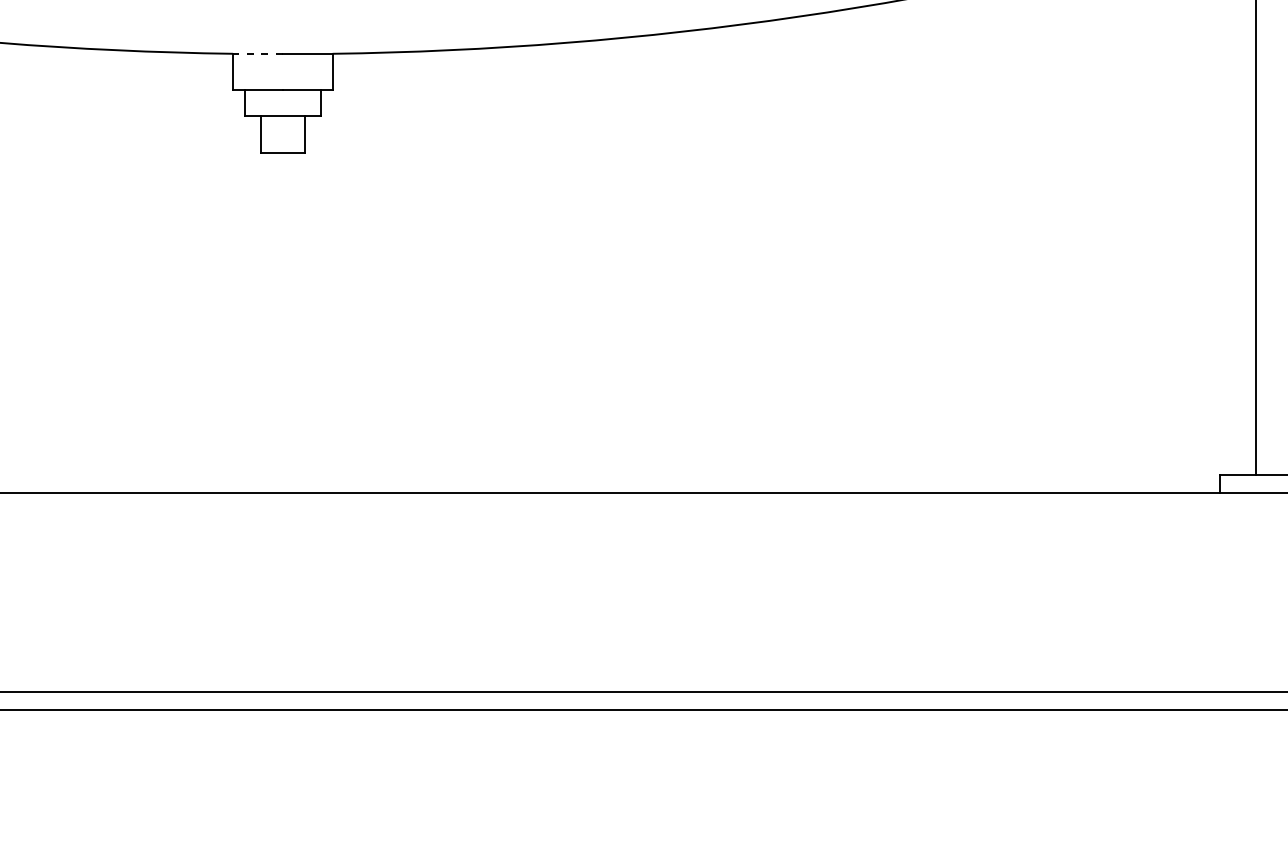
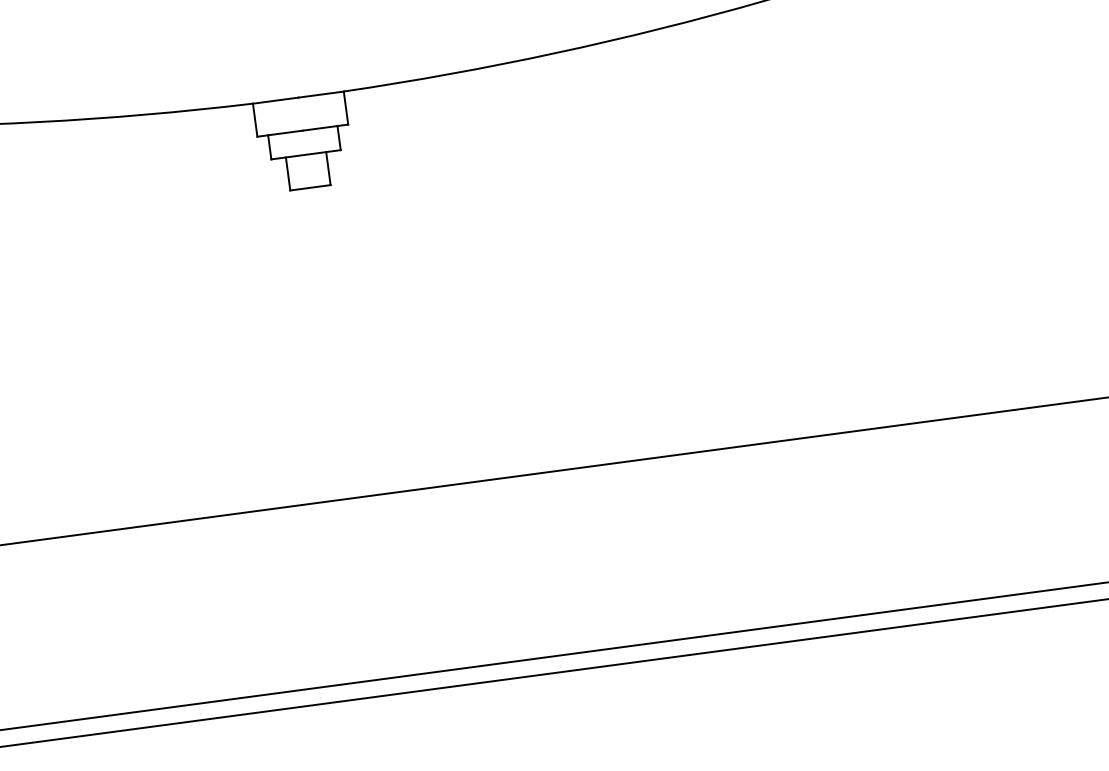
line: (257, 53) -> (275, 100), dashed -> solid

